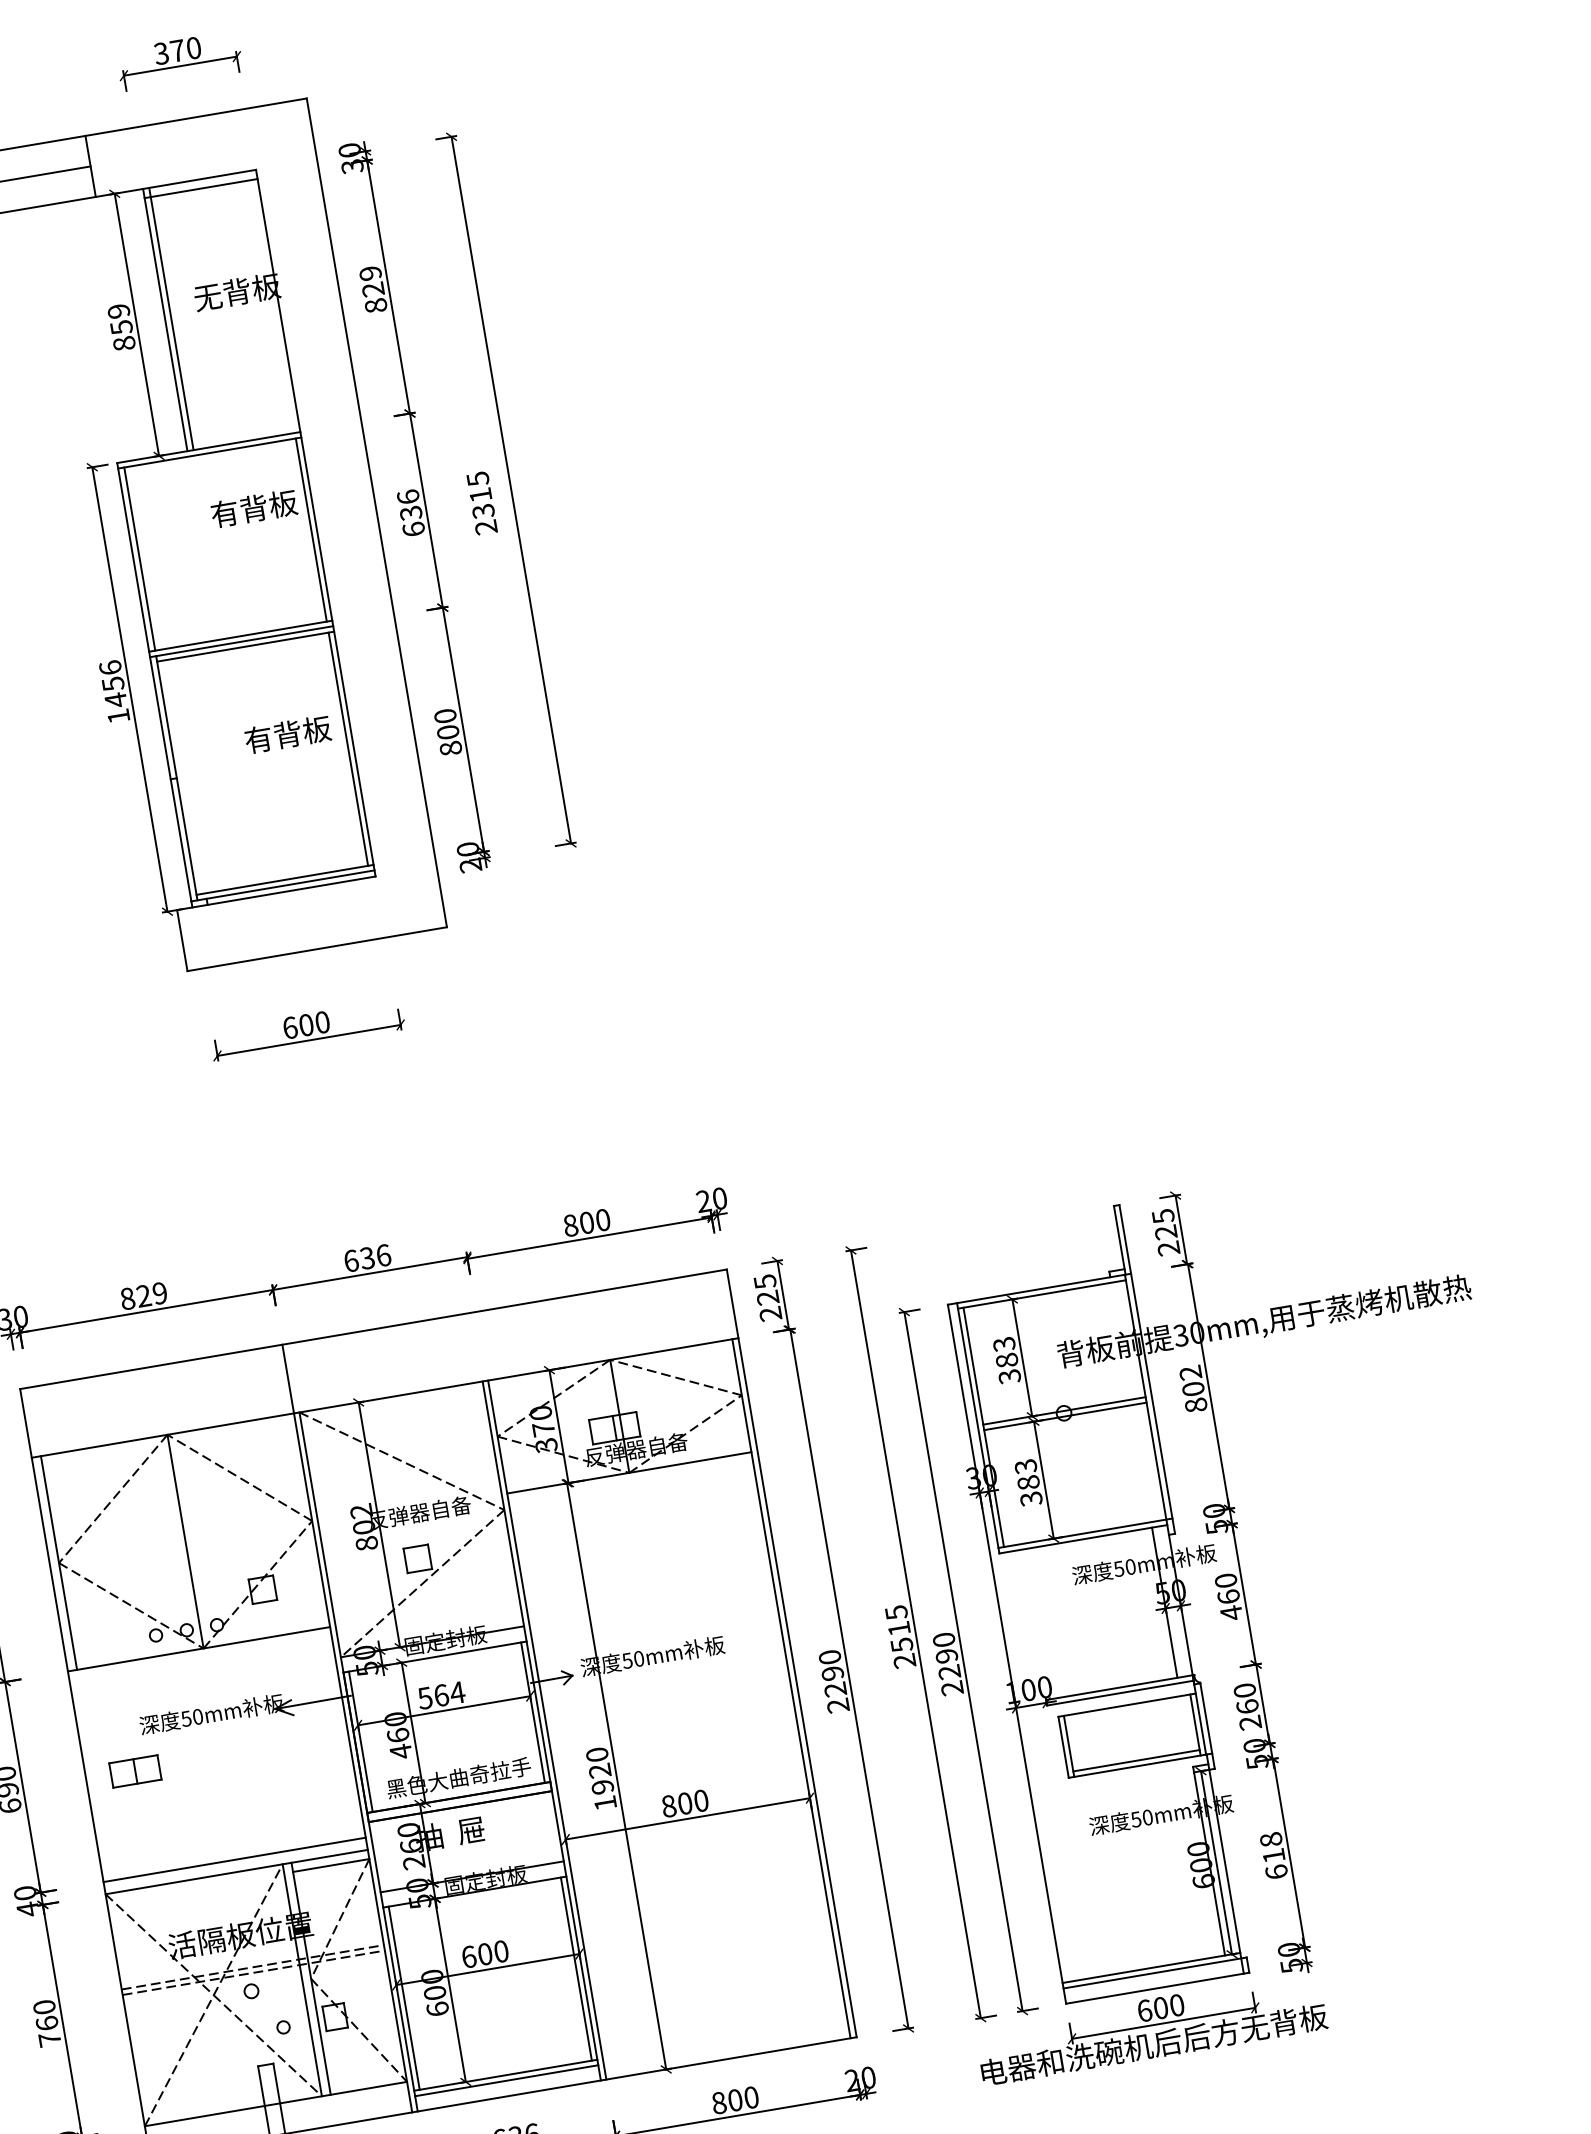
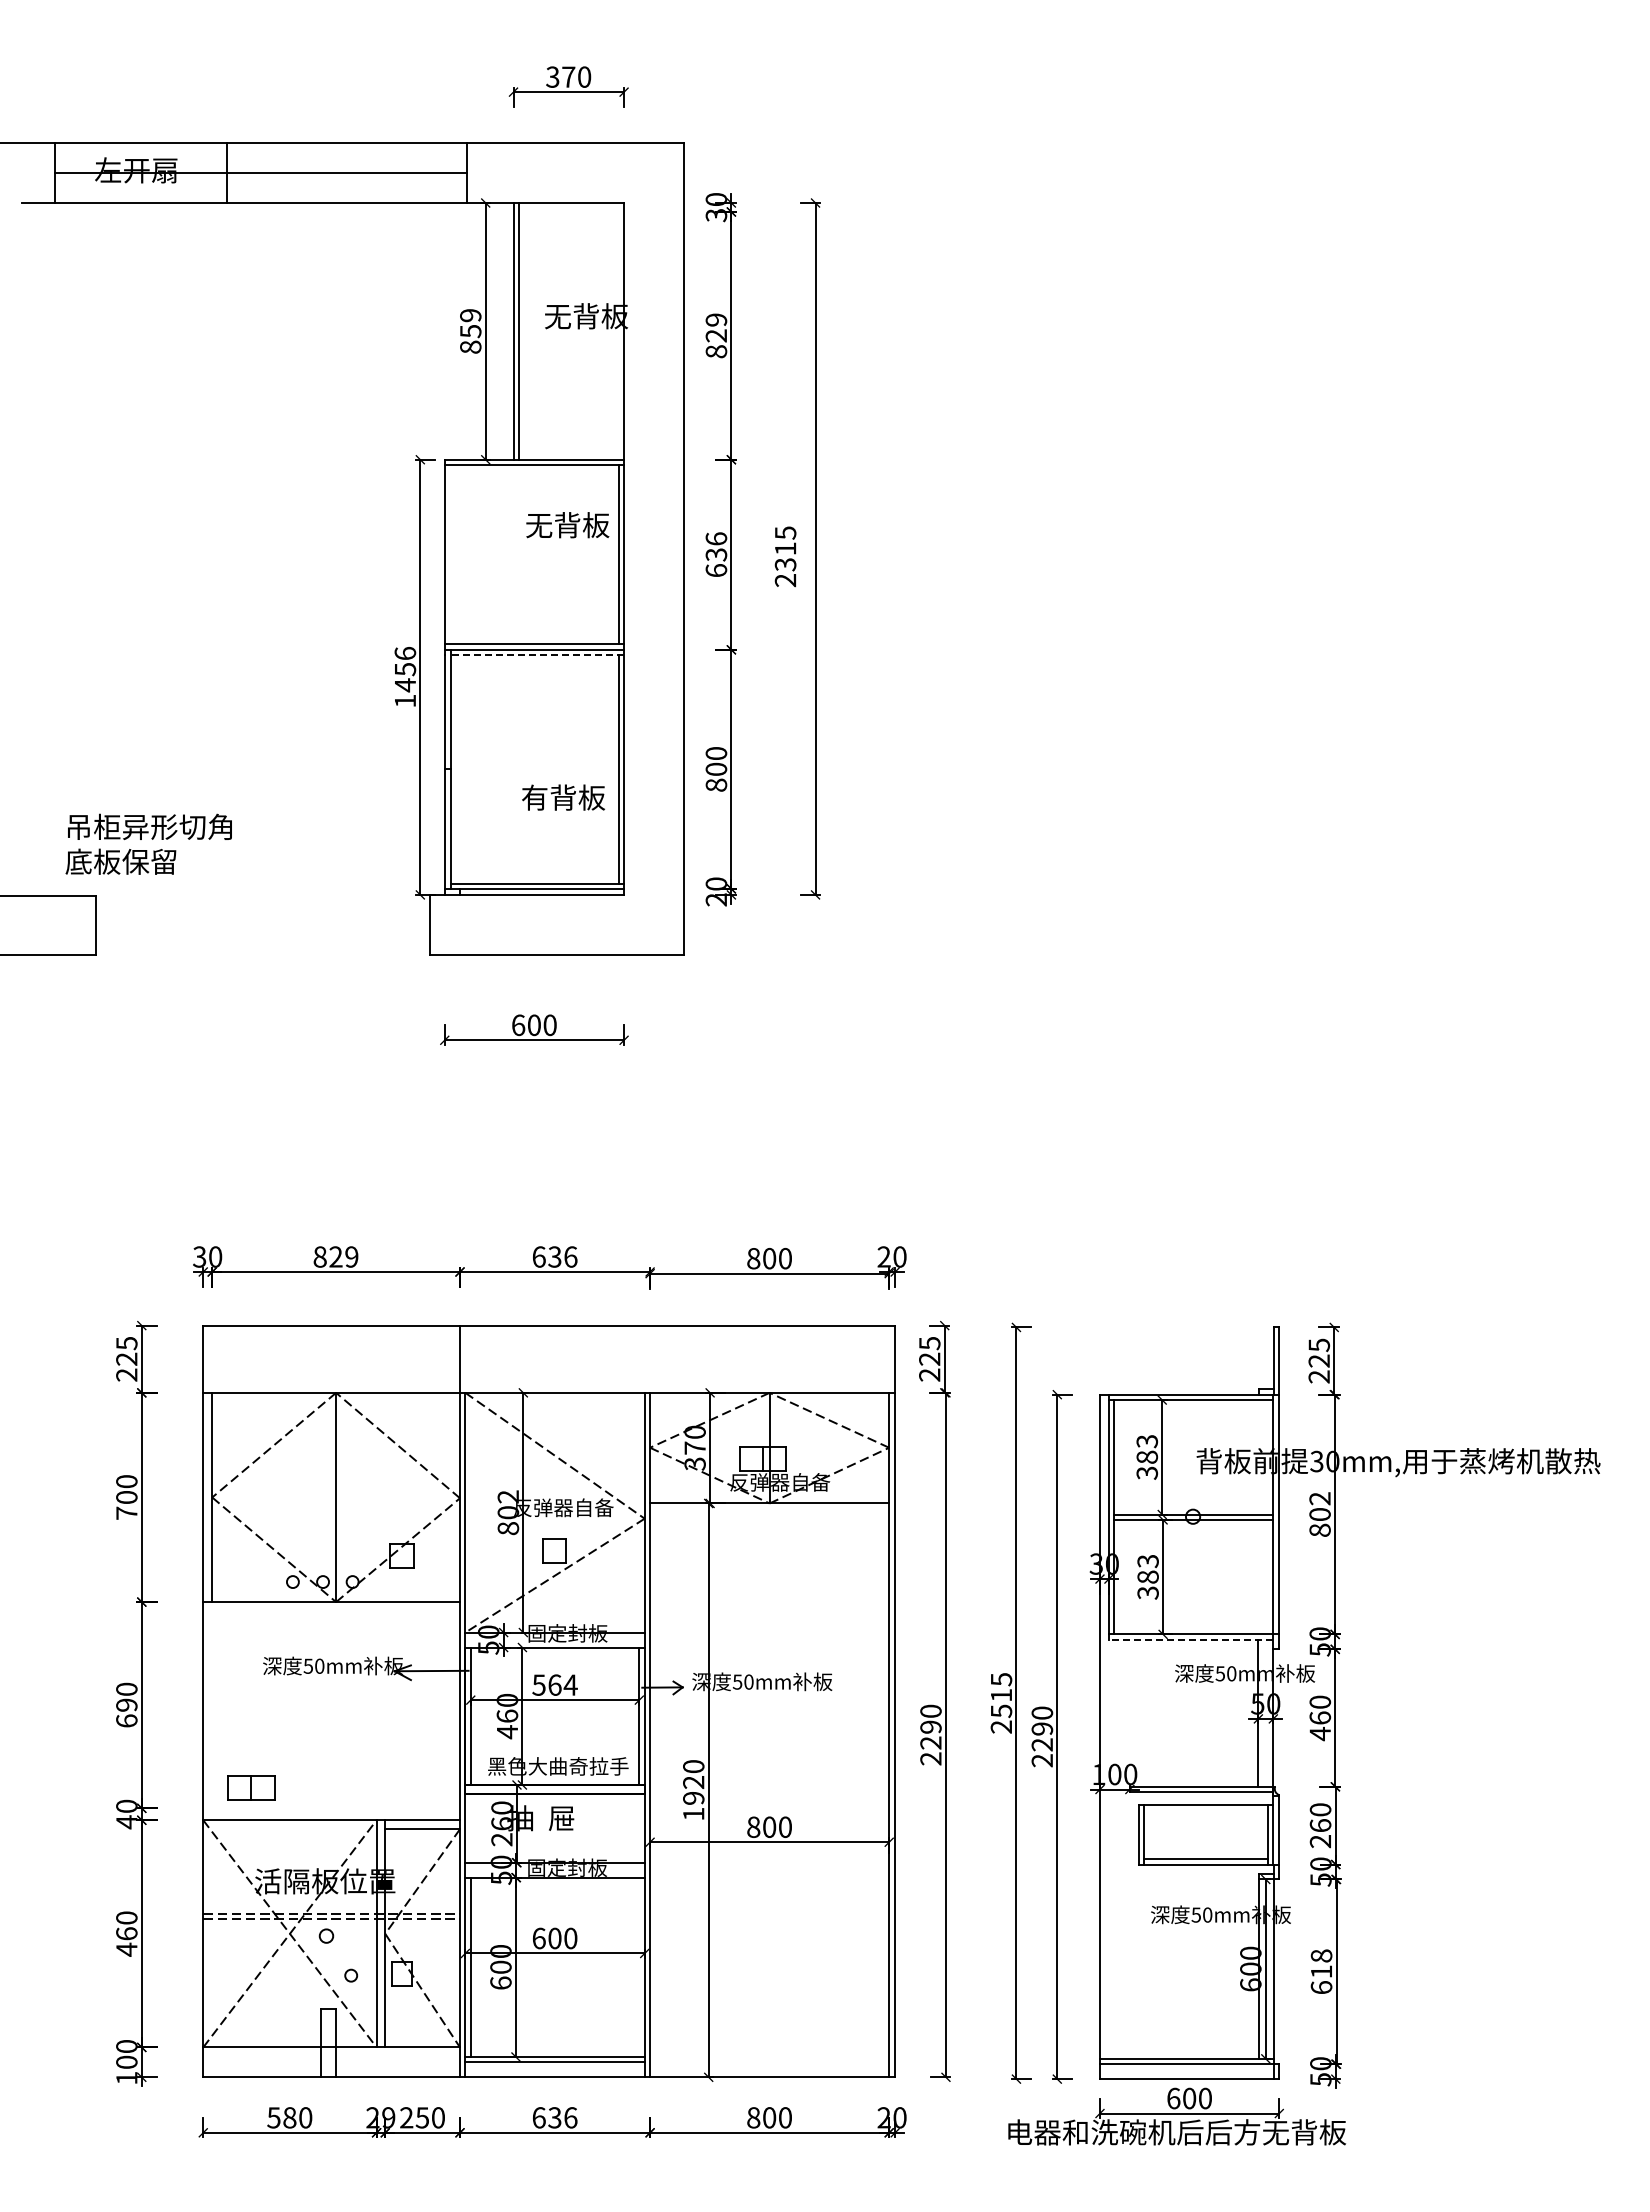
line: (200, 188) -> (568, 211), removed
text: (225, 513) -> (539, 525), 有背板 -> 无背板
line: (139, 558) -> (450, 554), removed
line: (245, 646) -> (537, 655), solid -> dashed
text: (287, 734) -> (563, 797), moved
line: (1082, 1539) -> (1190, 1639), solid -> dashed
part: (135, 1770) -> (251, 1787), moved
line: (234, 1860) -> (331, 1808), removed
line: (576, 1968) -> (639, 1966), removed
text: (49, 2039) -> (126, 1949), 760 -> 460

